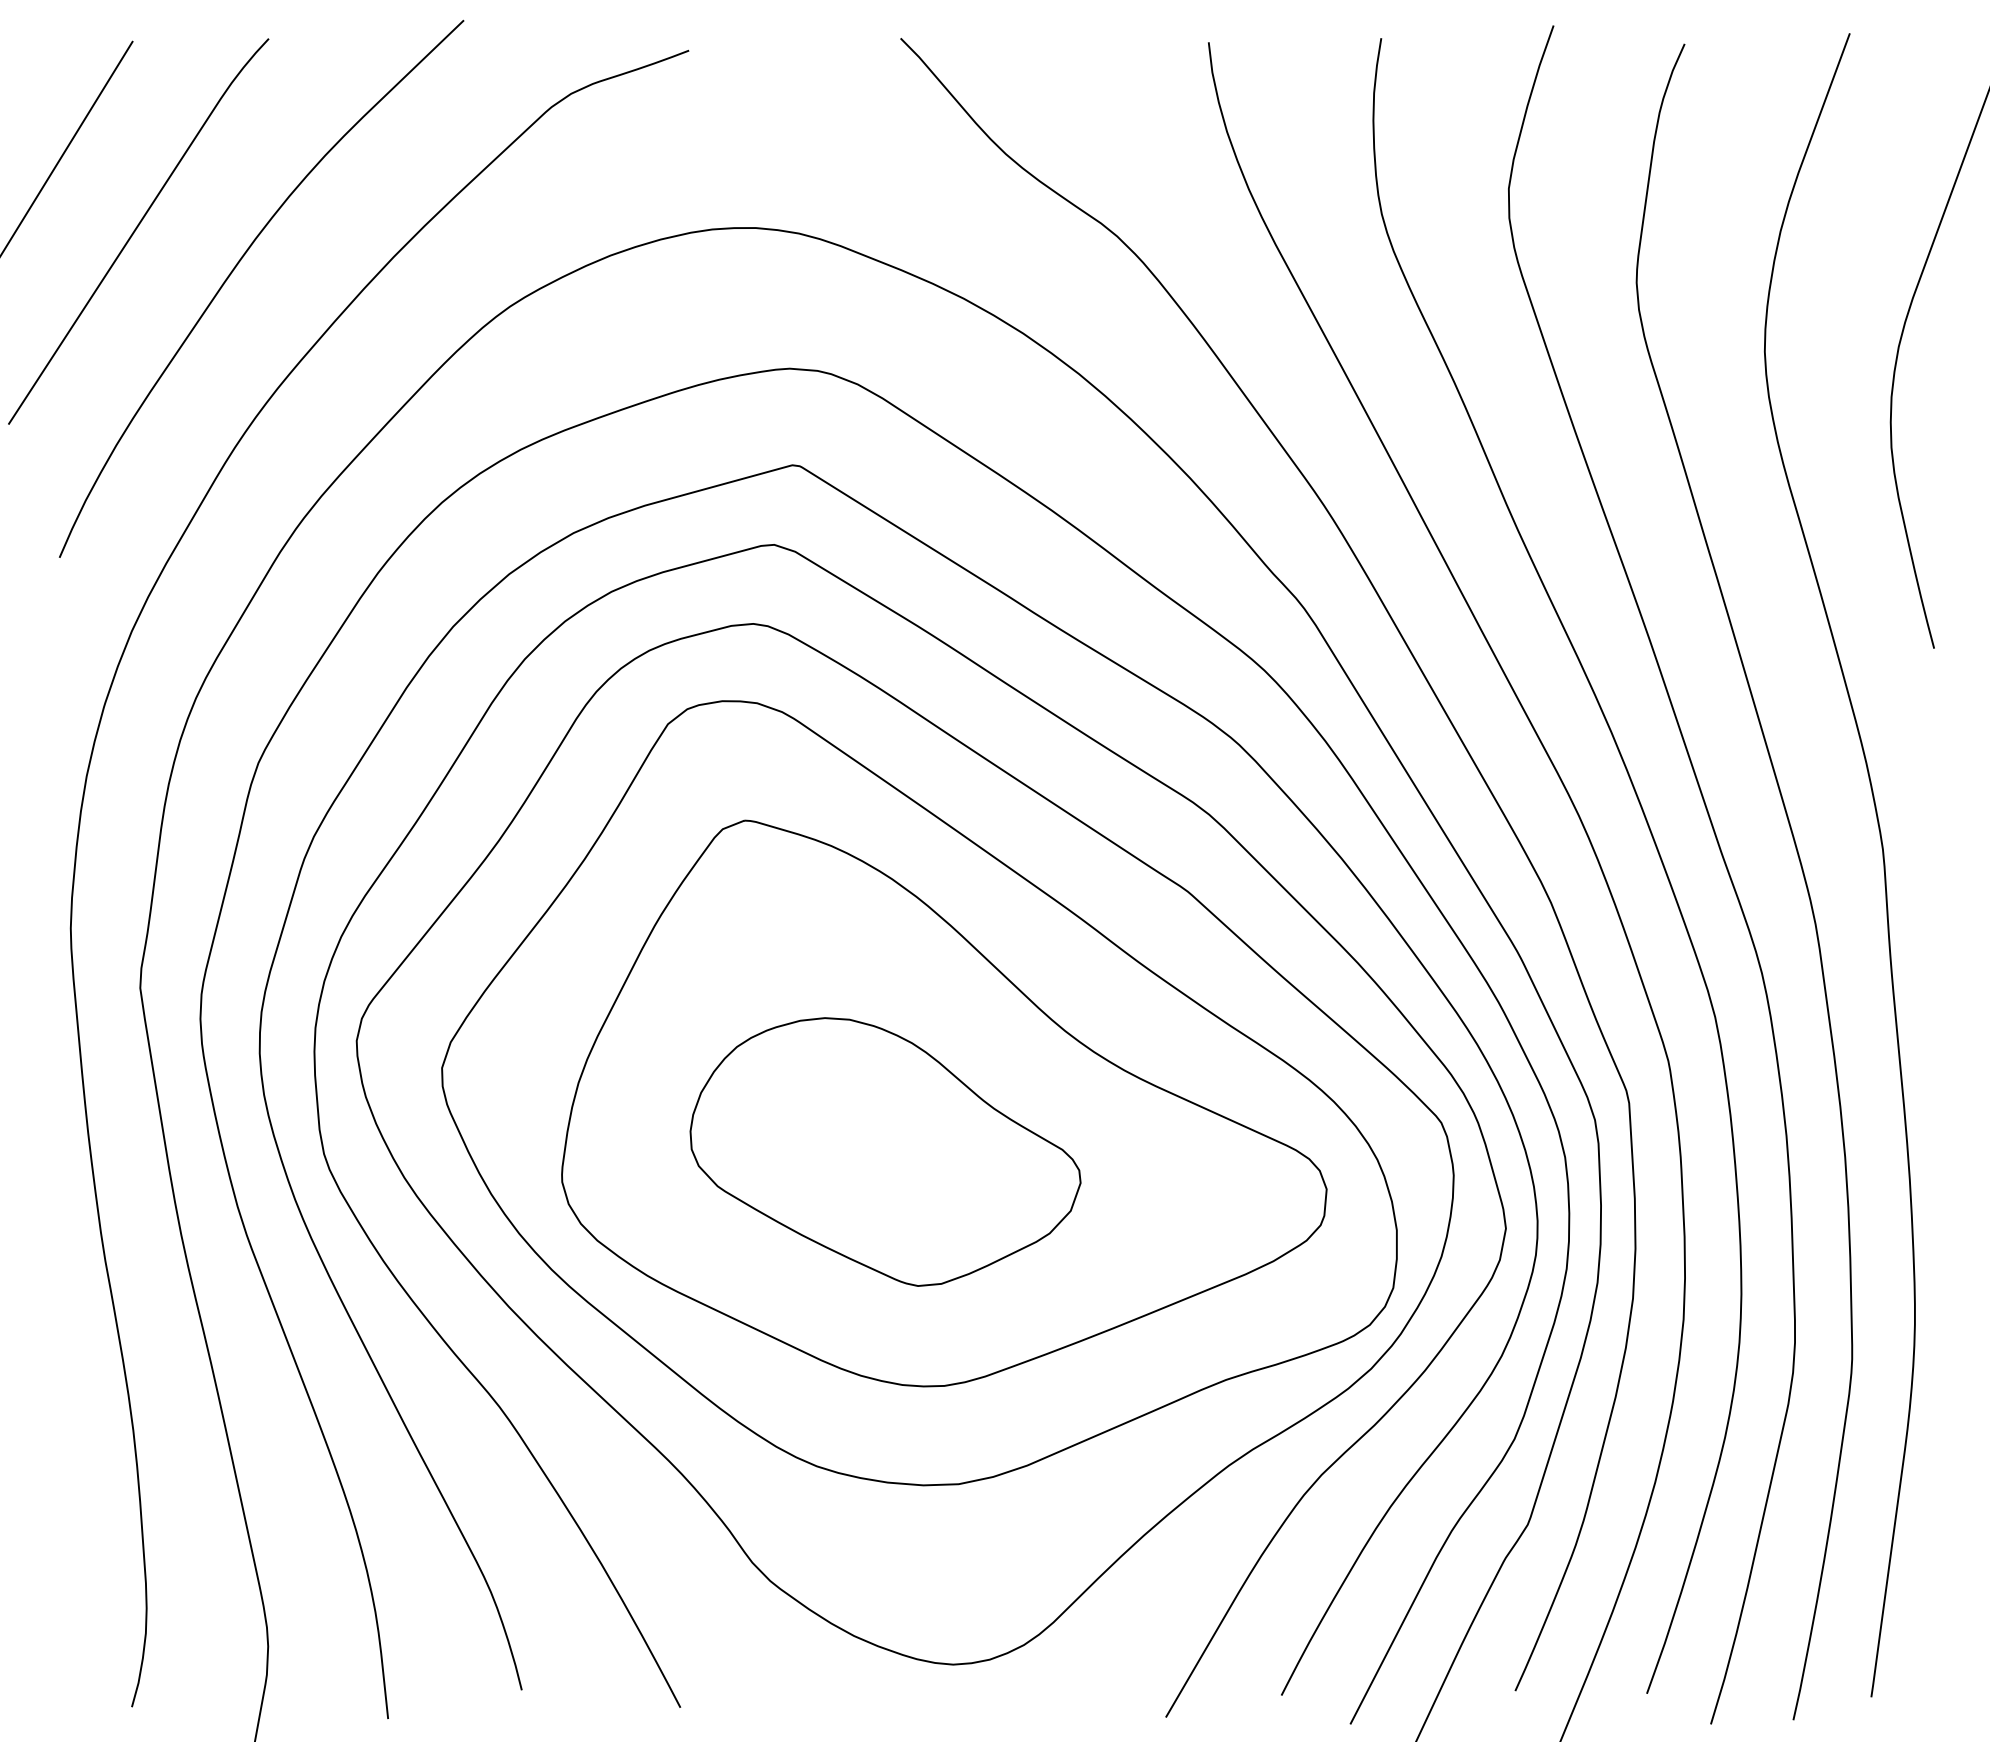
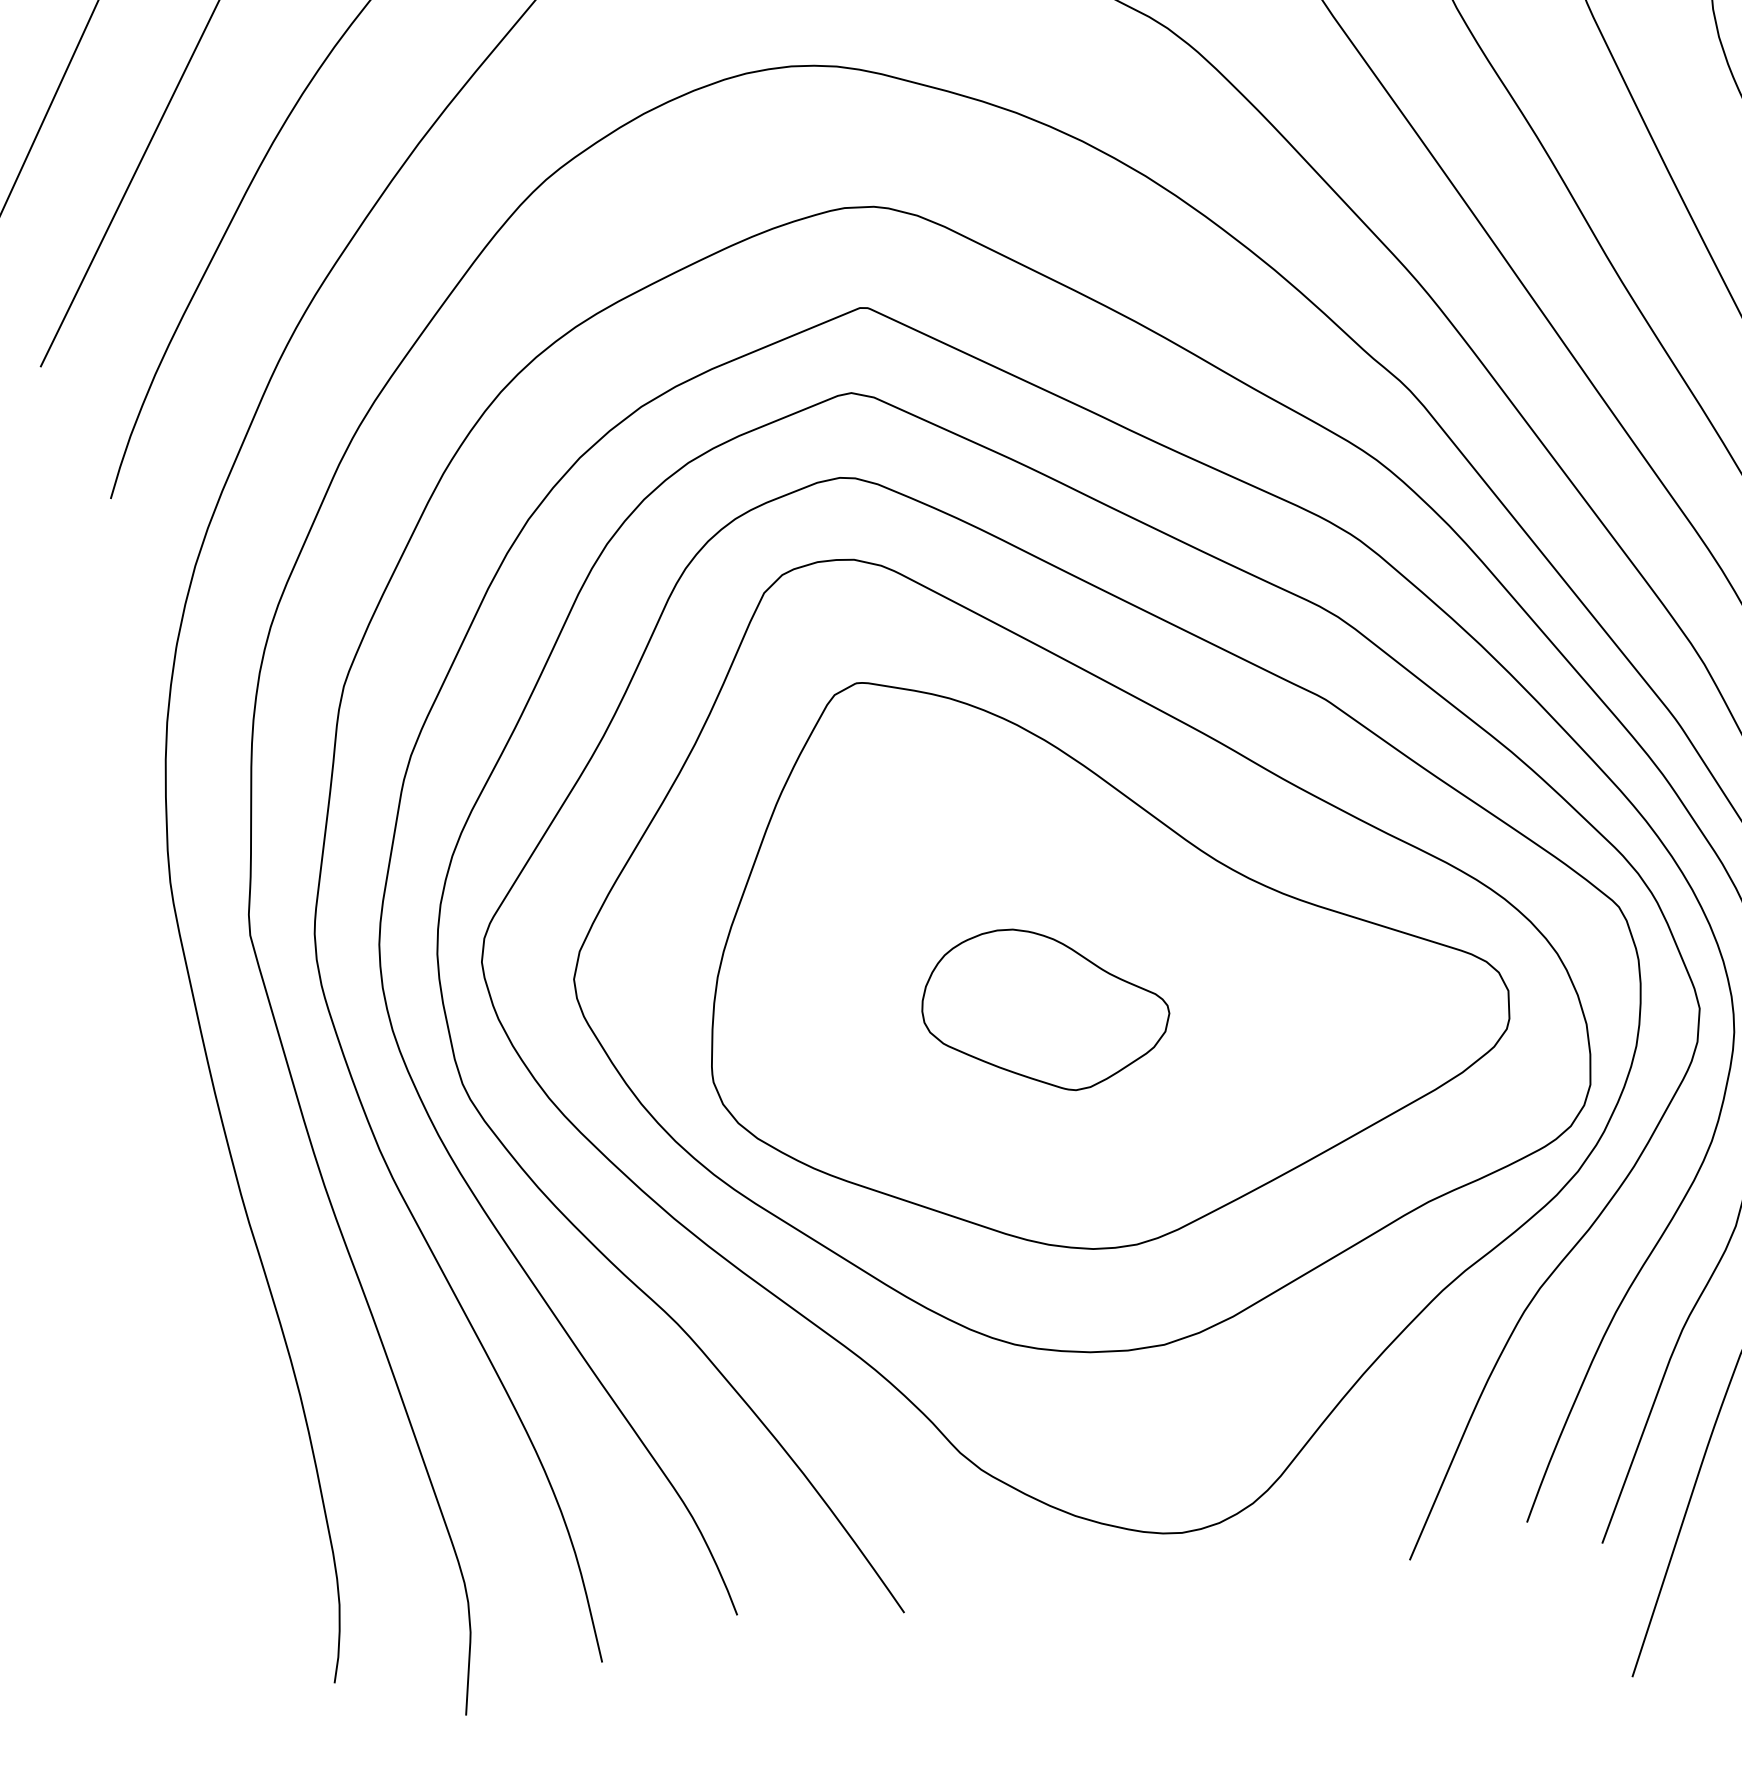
part: (885, 1151) -> (1045, 1008), size x0.6

